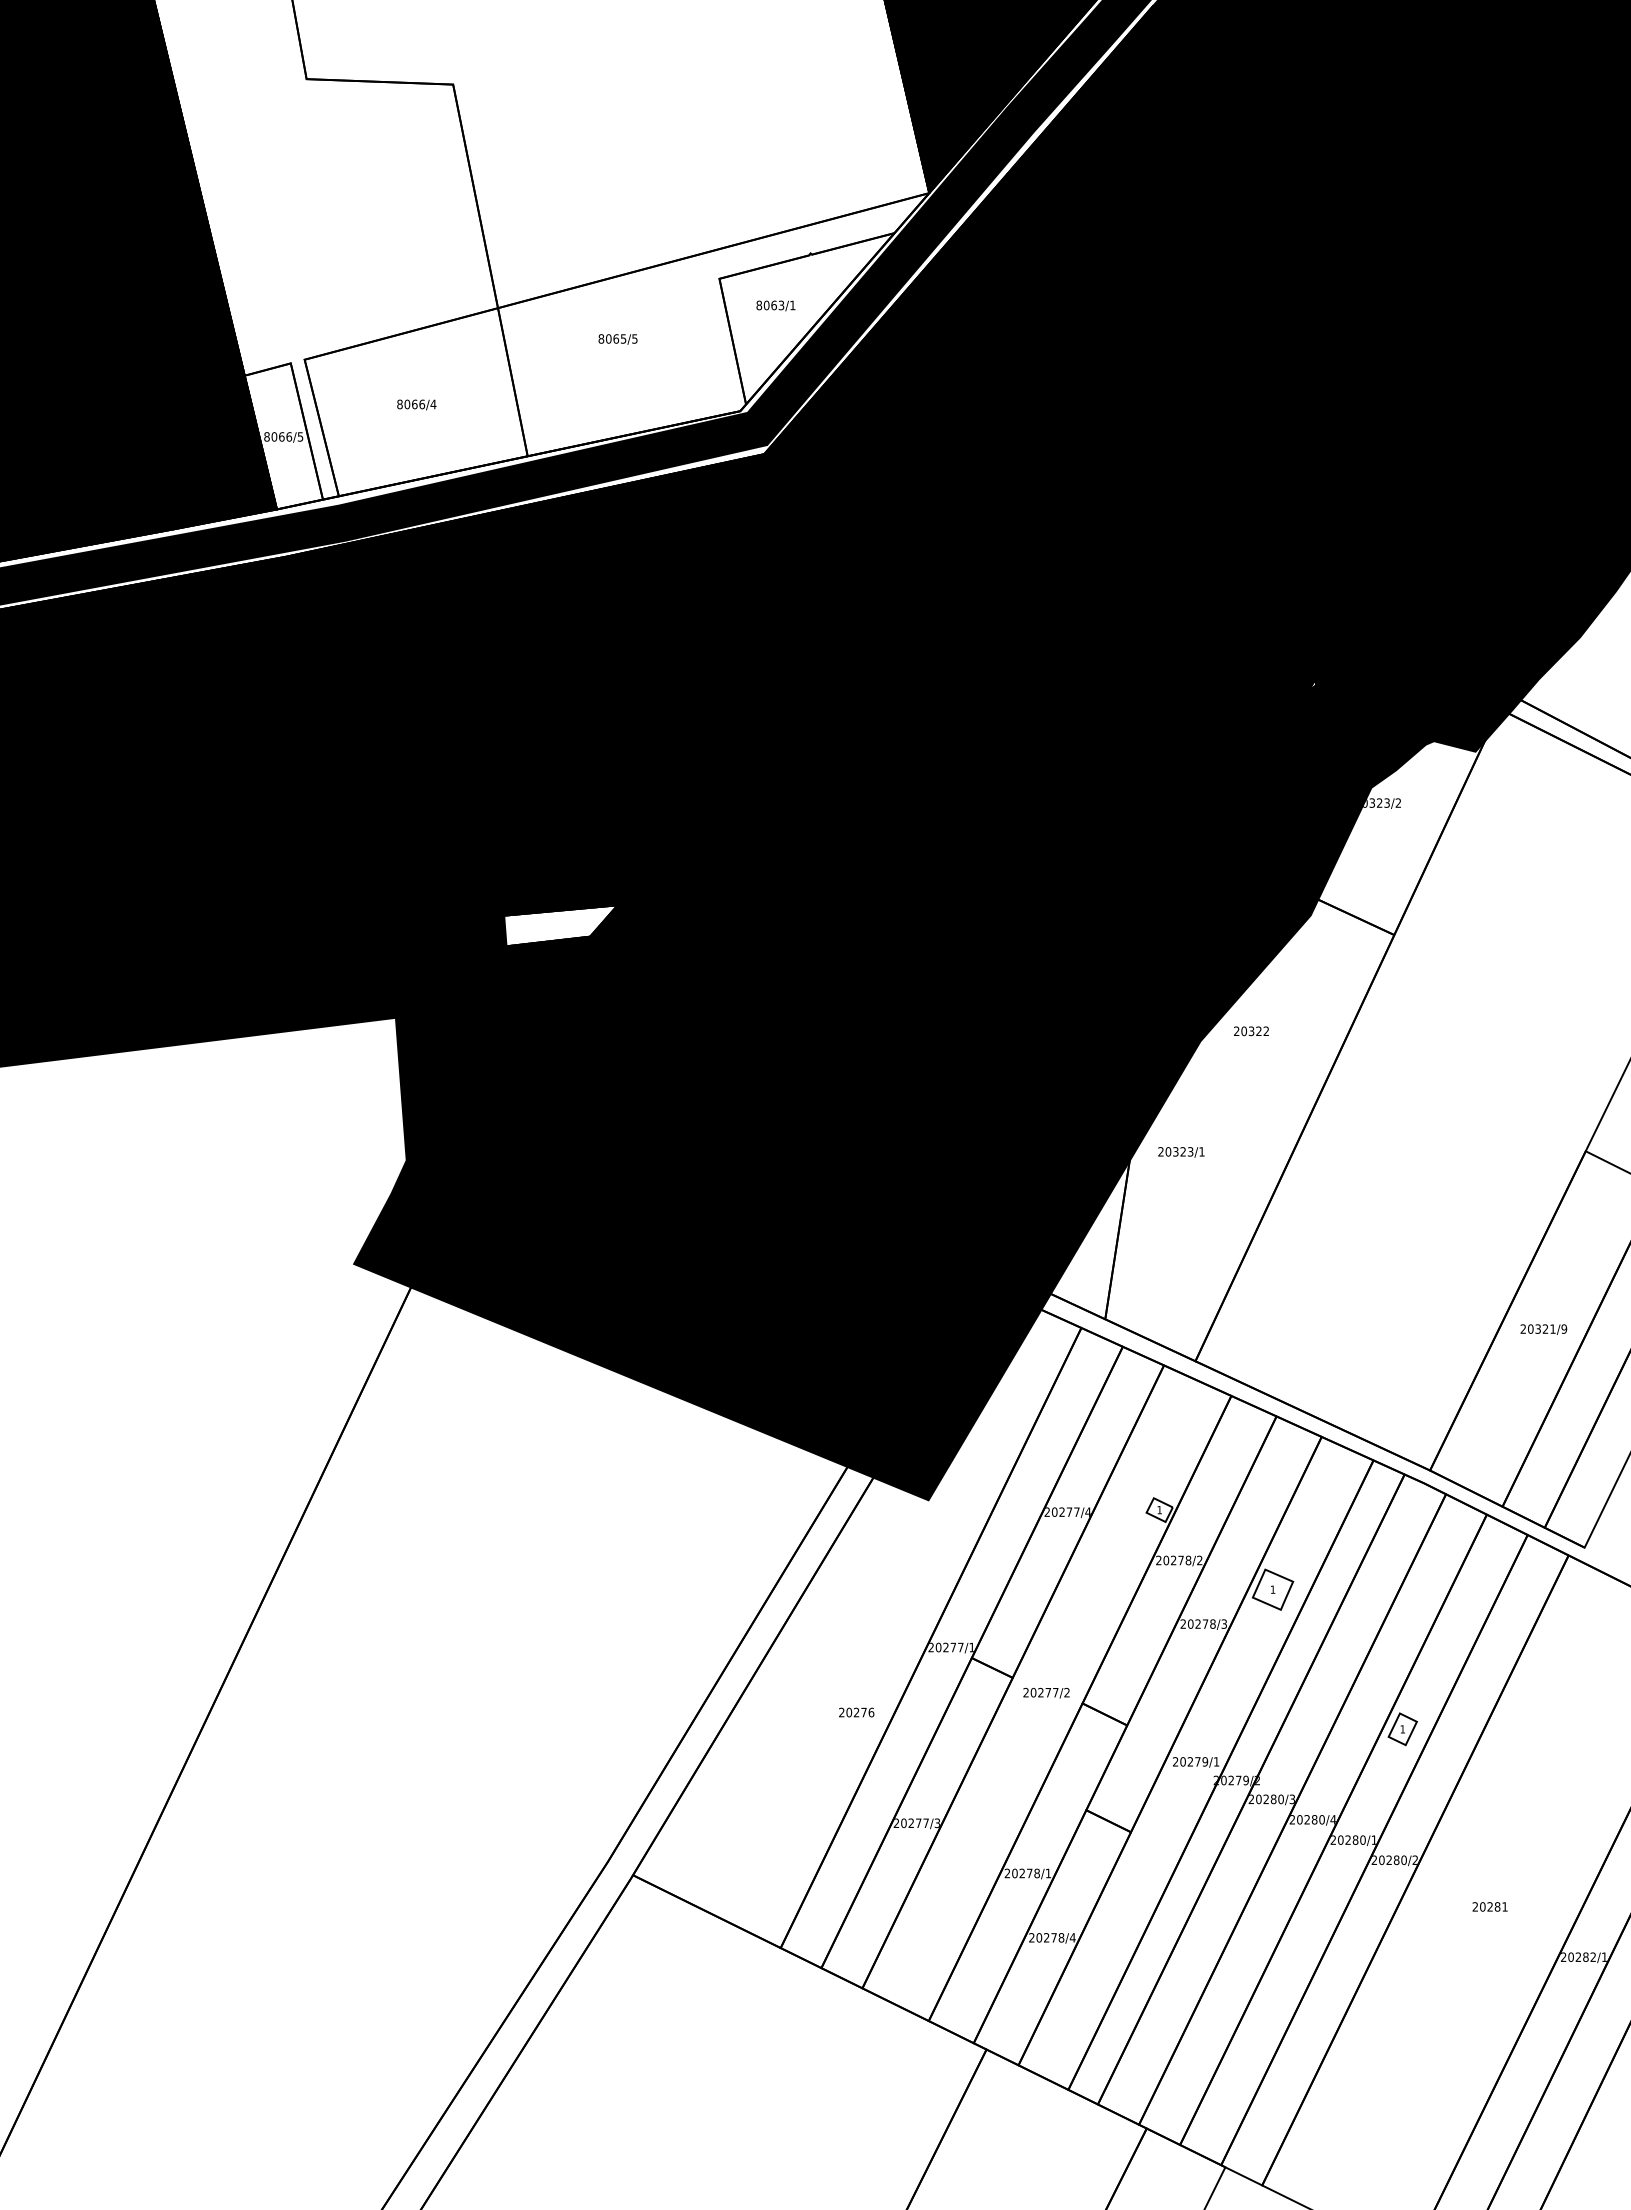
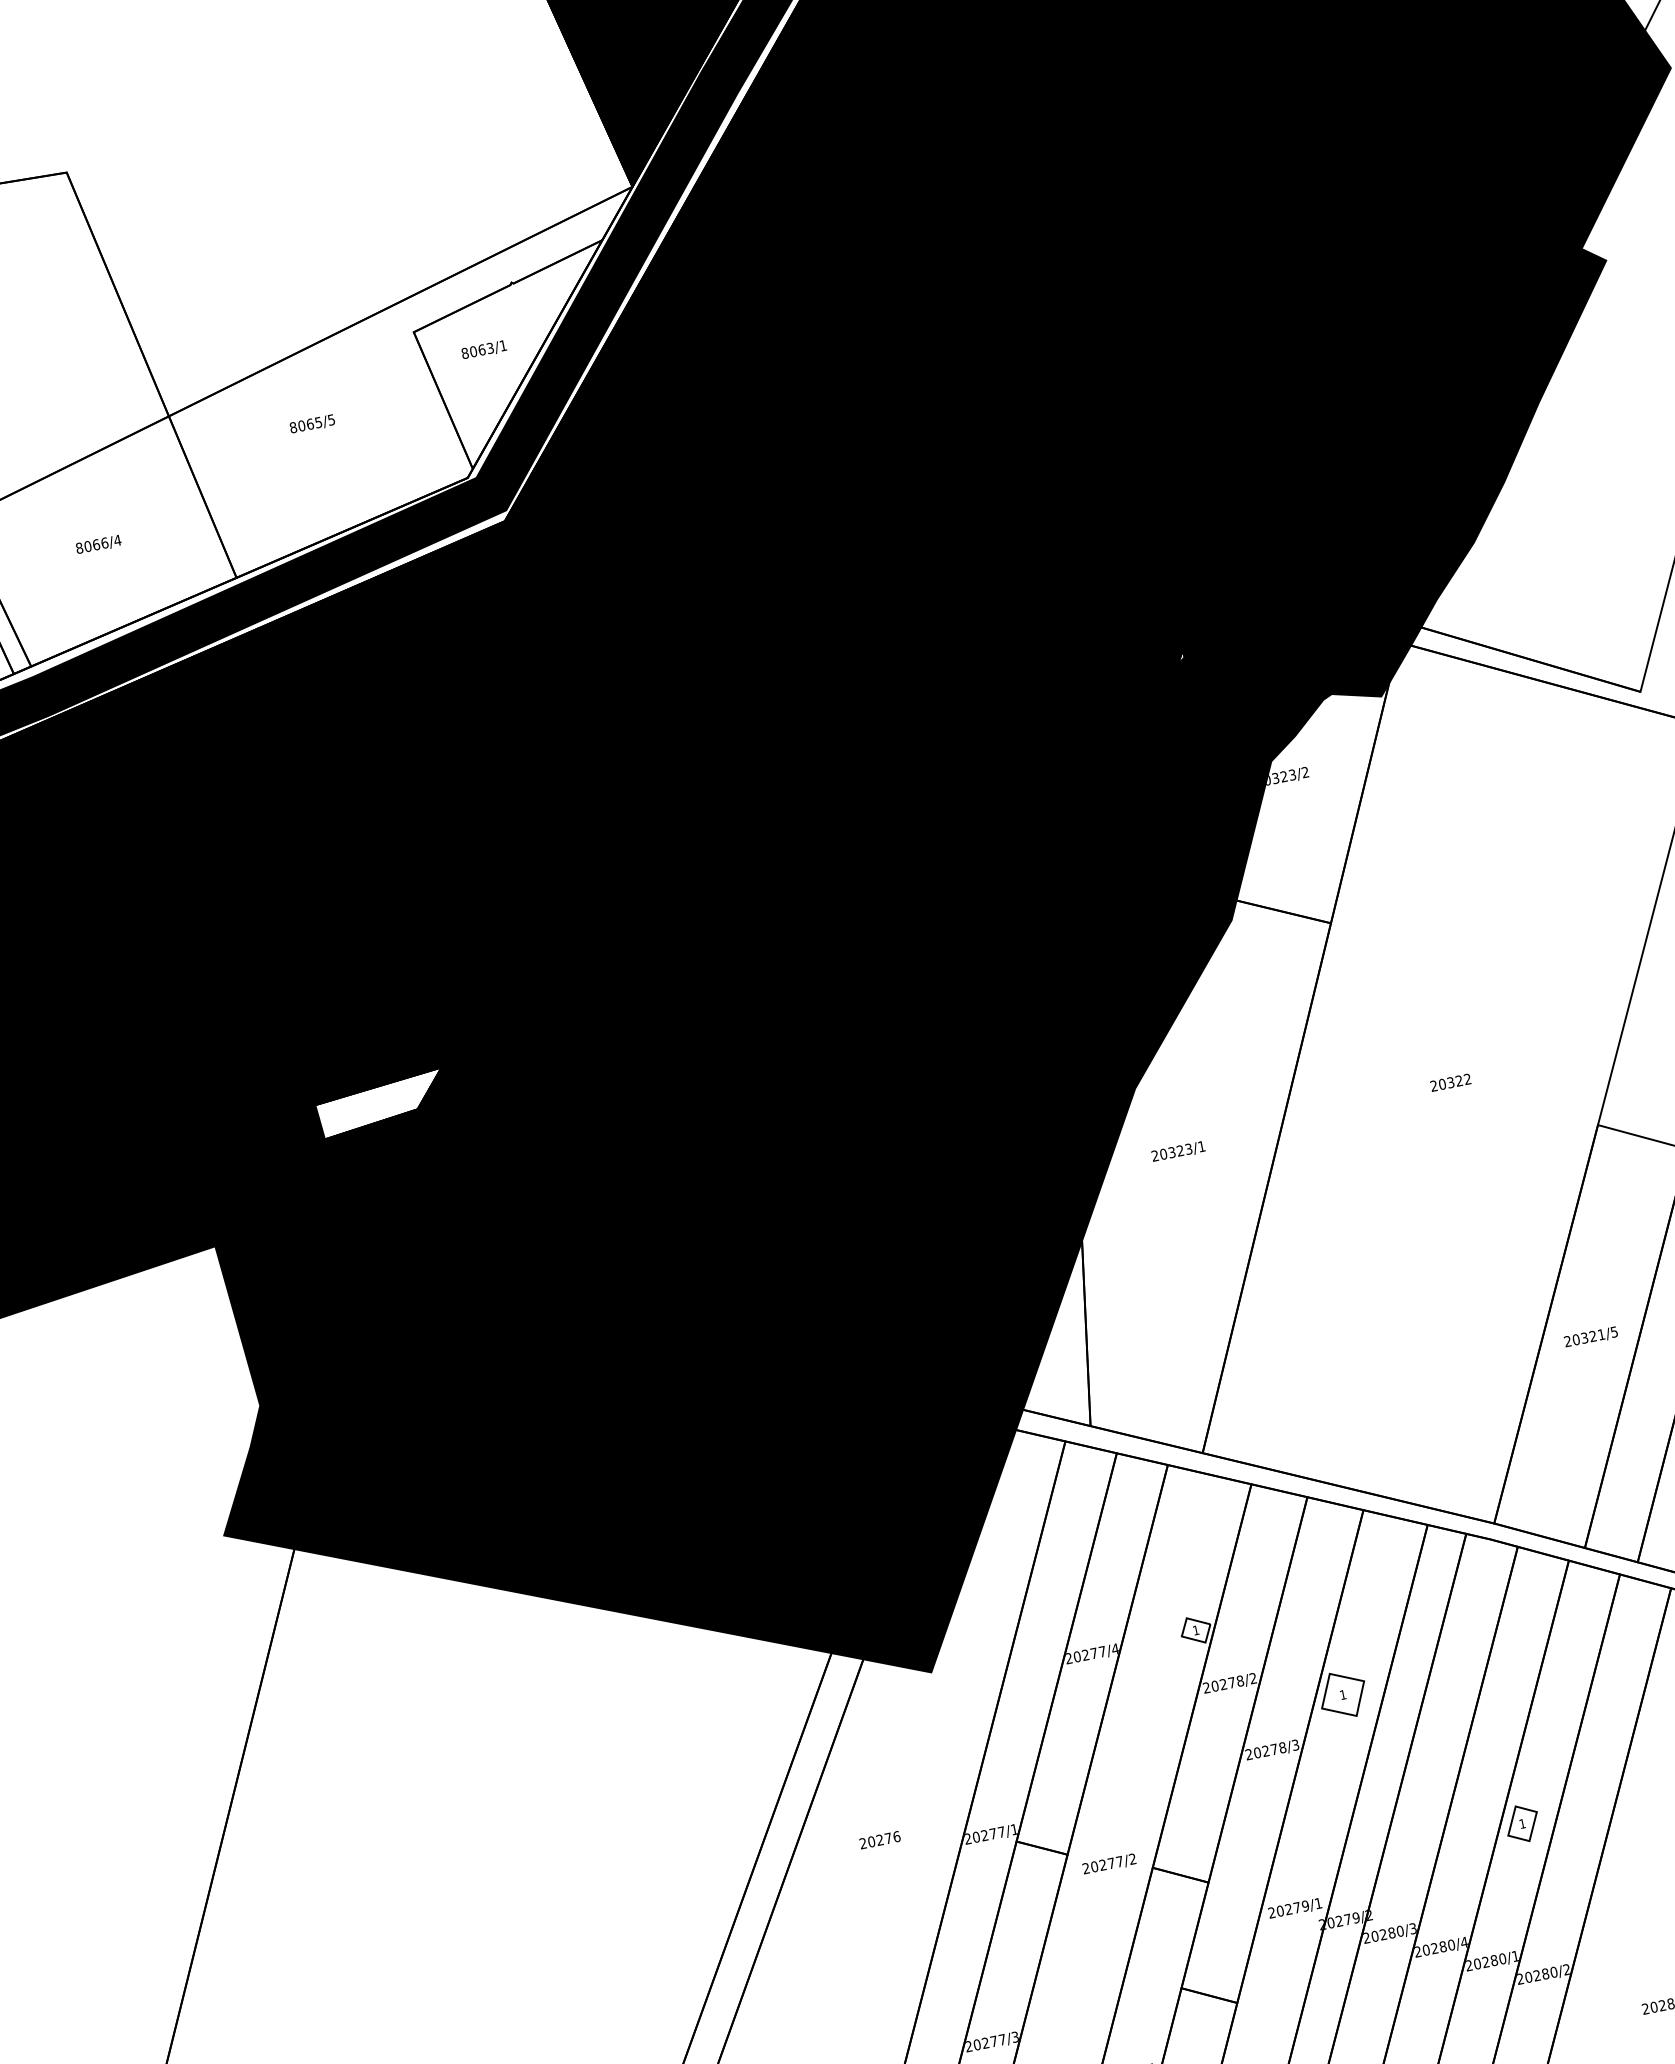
text: (1251, 1031) -> (1450, 1082), moved
text: (1181, 1152) -> (1178, 1151), moved
text: (1564, 1328) -> (1614, 1331), 20321/9 -> 20321/5
text: (856, 1712) -> (879, 1840), moved

